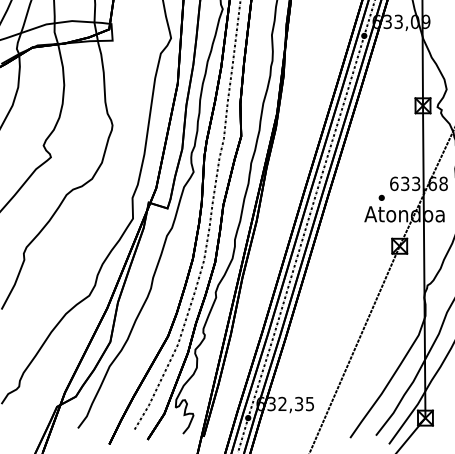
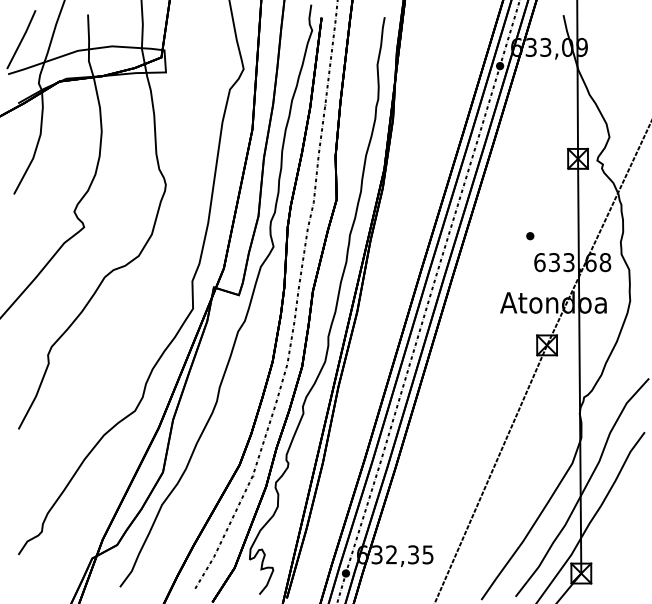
part: (381, 198) -> (530, 236), moved

